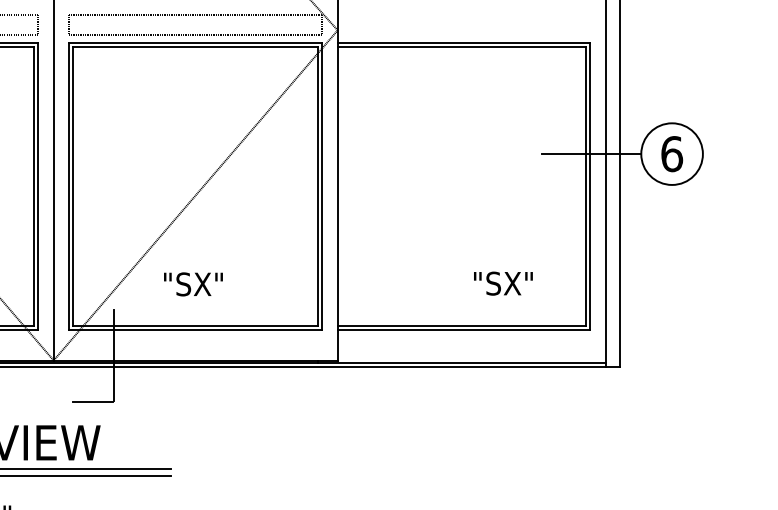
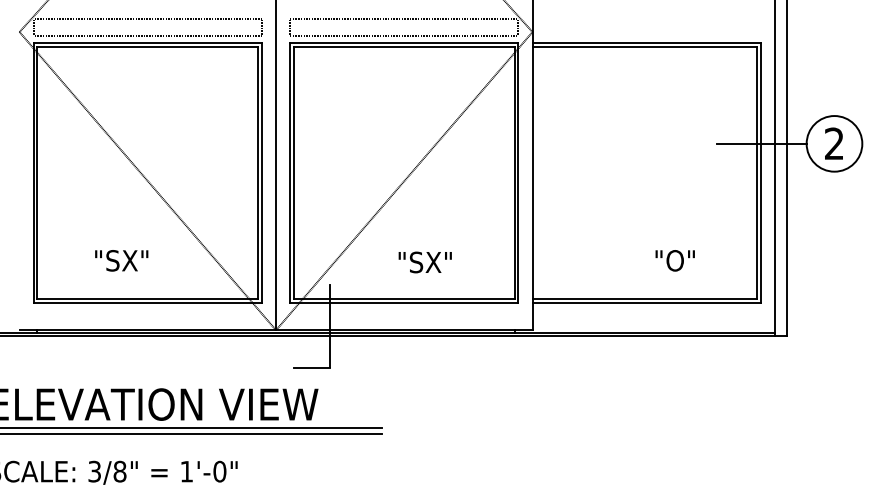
text: (672, 153) -> (834, 143), 6 -> 2
text: (509, 283) -> (687, 260), "SX" -> "O"
text: (192, 284) -> (424, 262), moved

